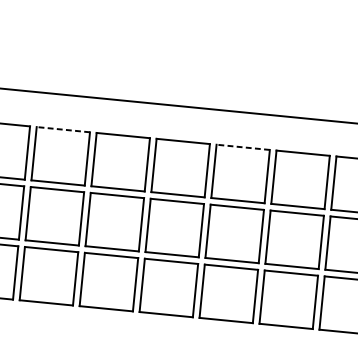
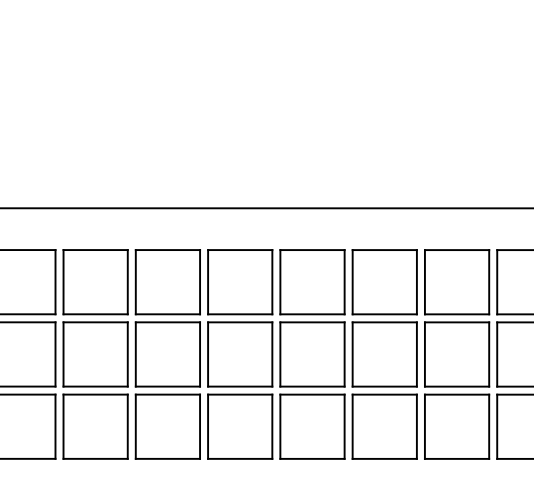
line: (62, 130) -> (167, 250), dashed -> solid
line: (242, 147) -> (384, 250), dashed -> solid

